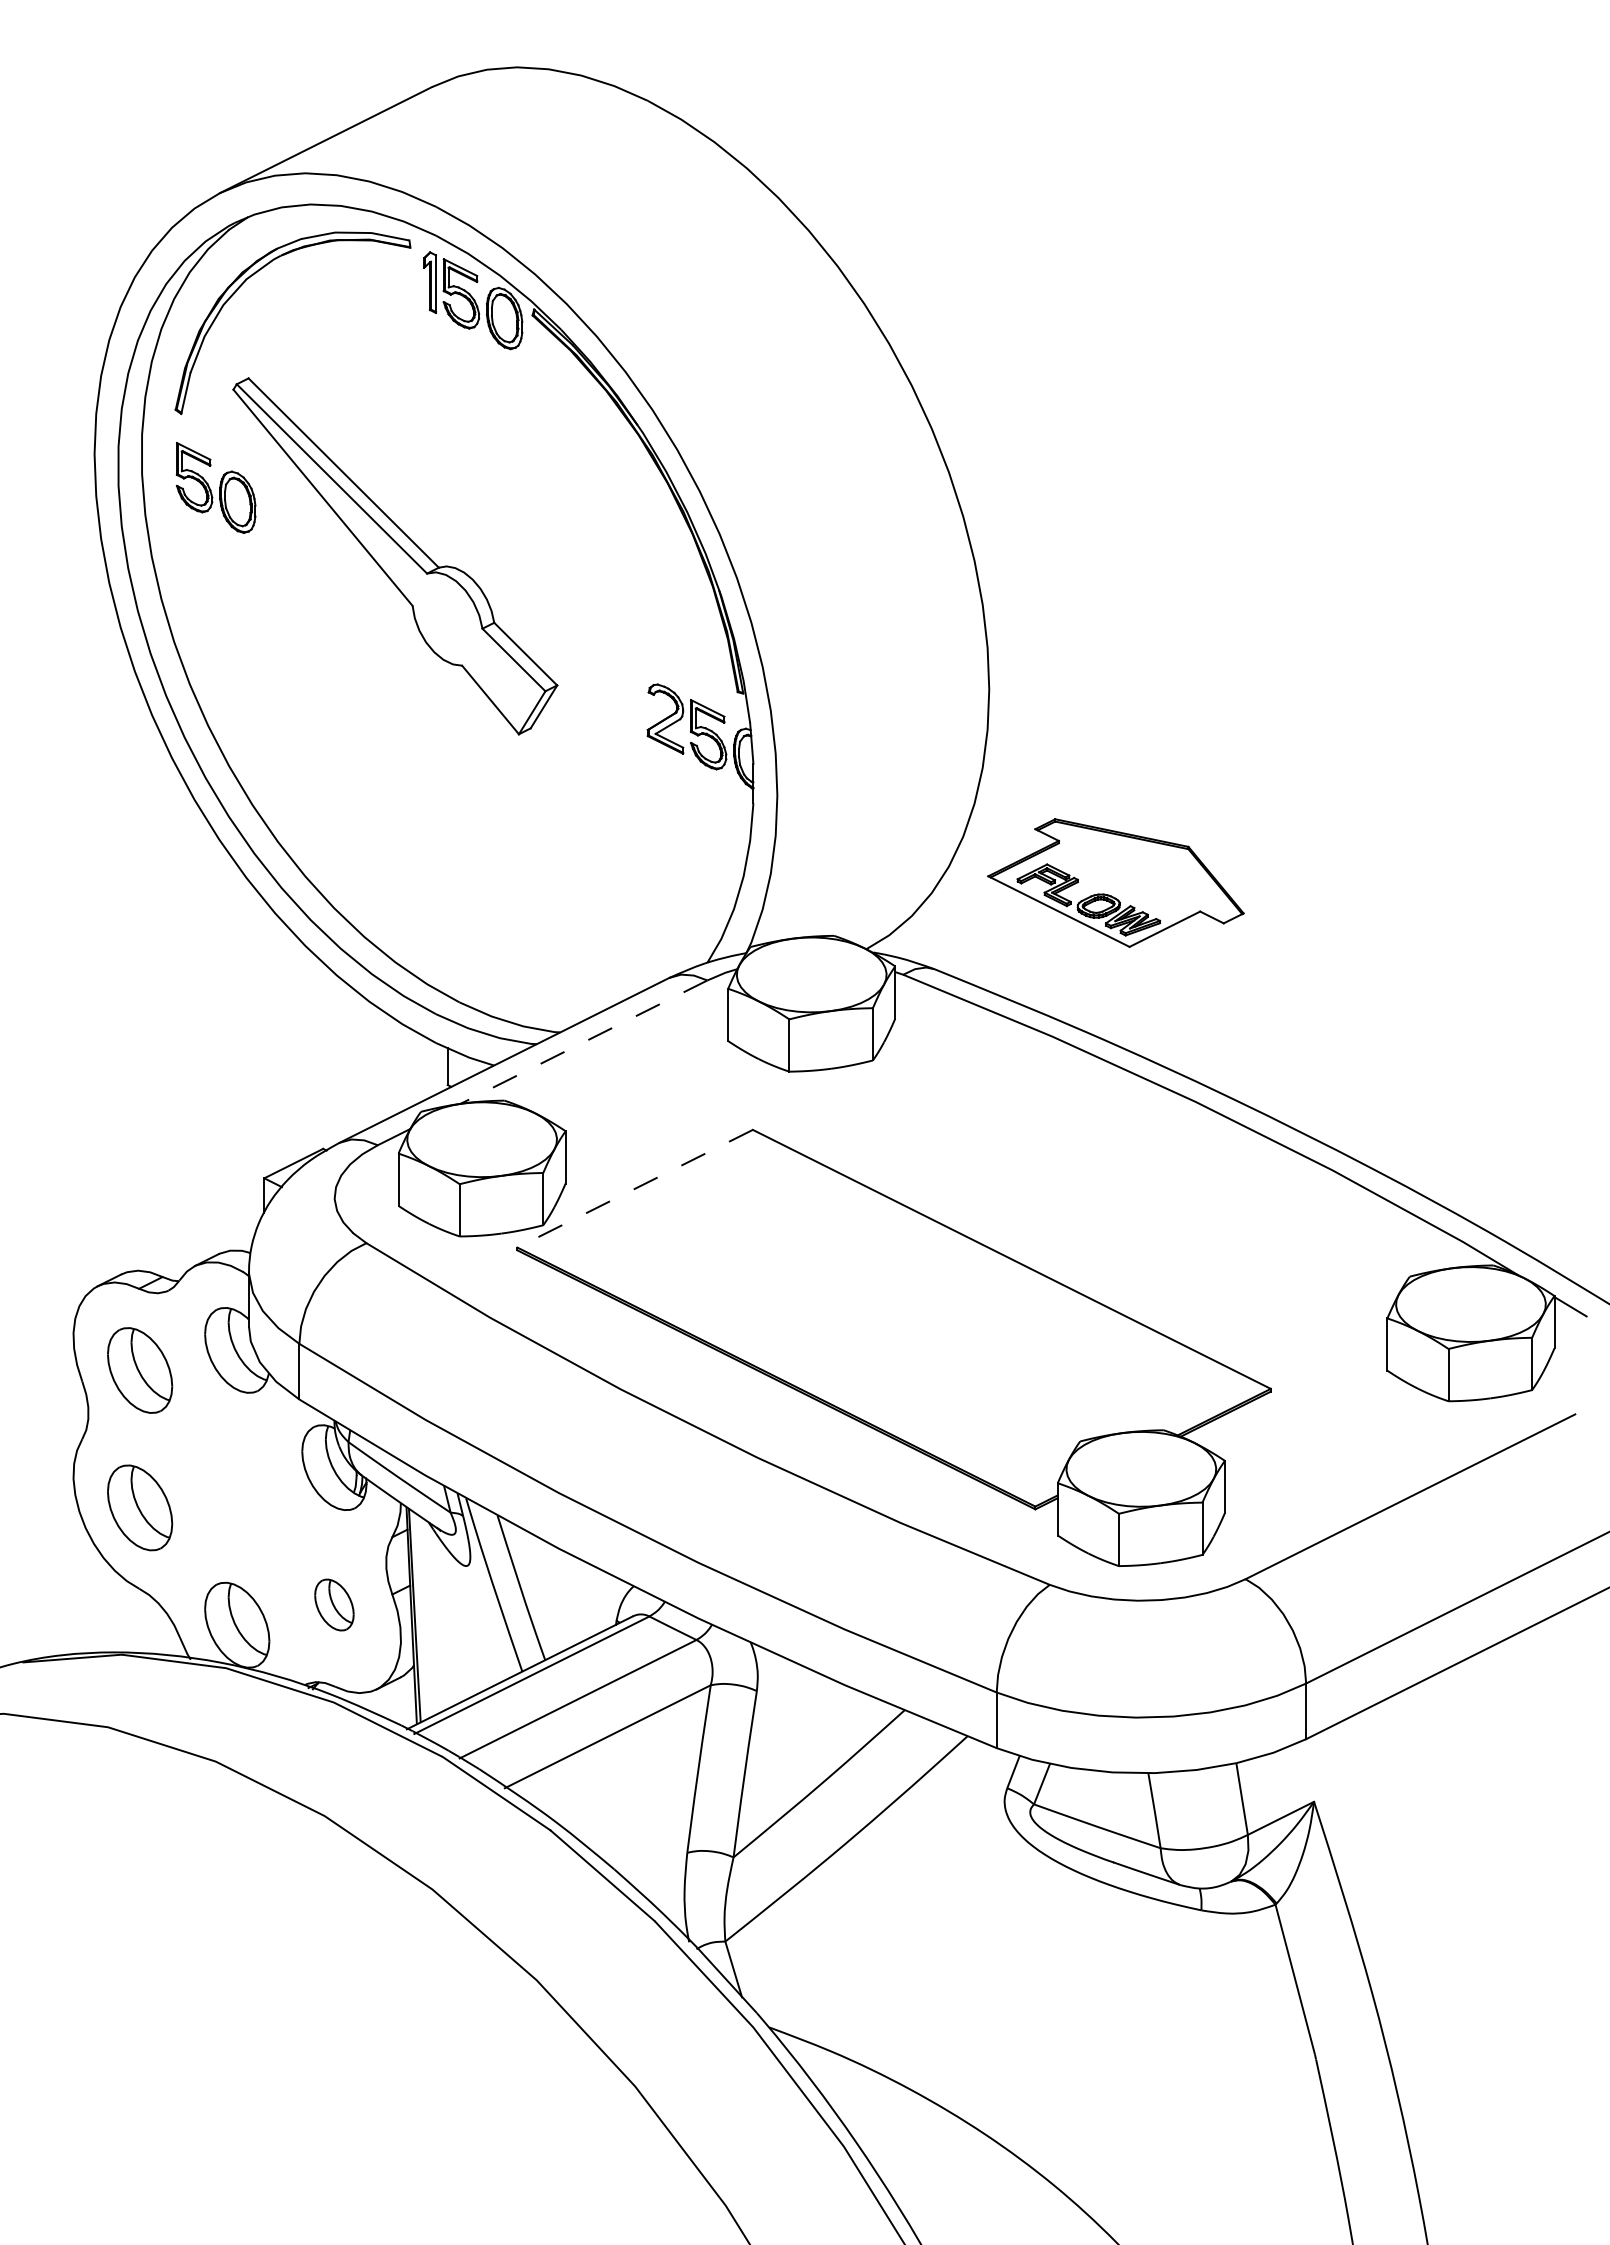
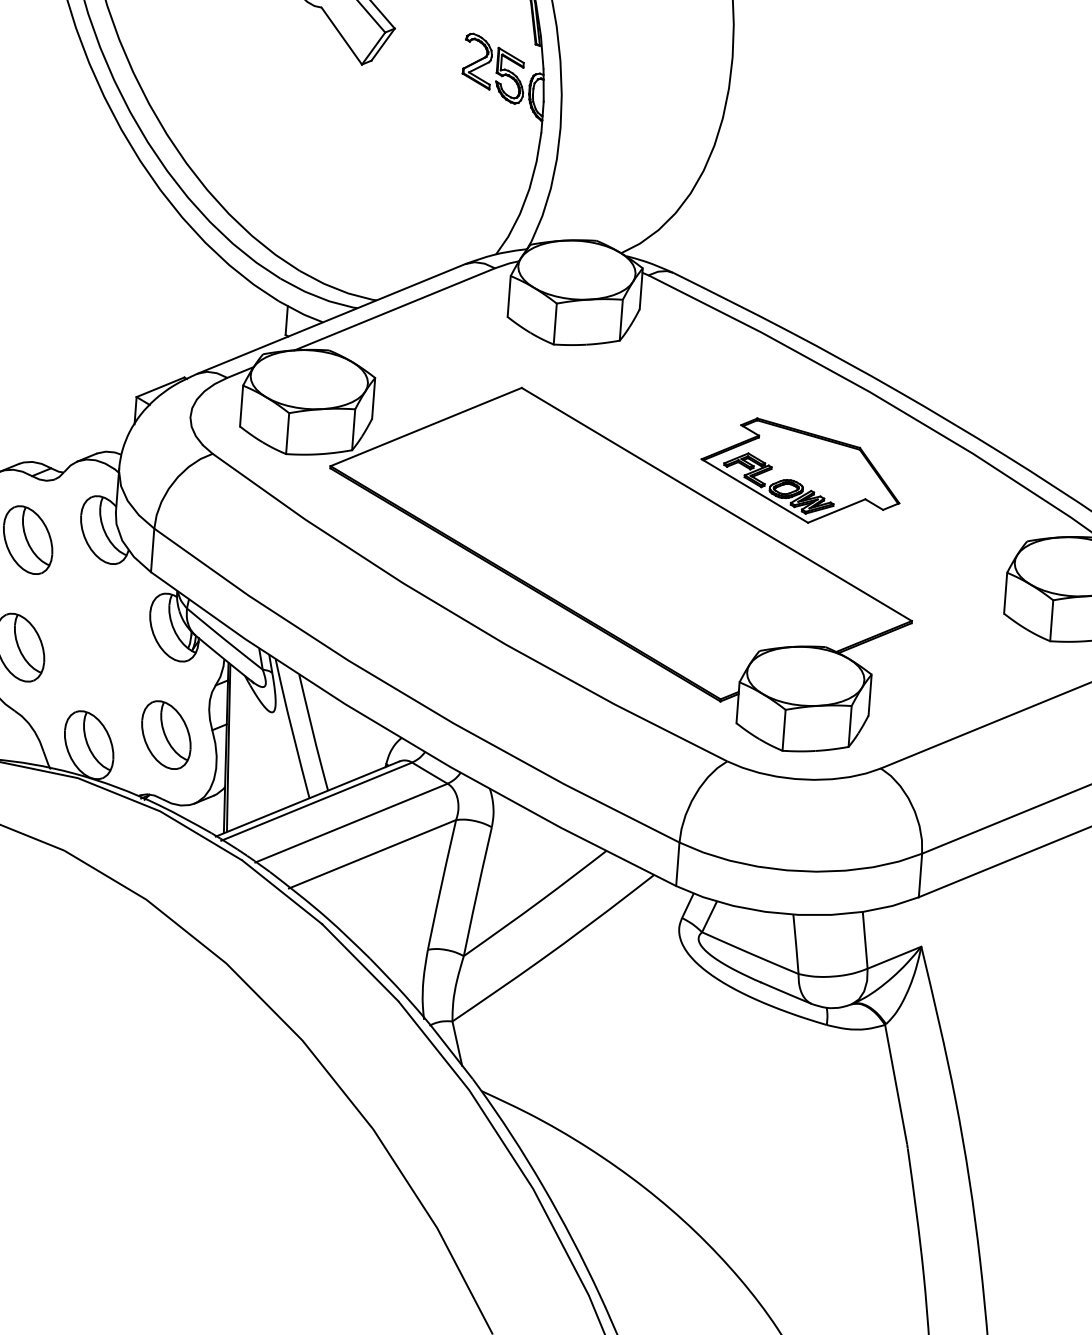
part: (1115, 882) -> (800, 471), moved
line: (584, 1042) -> (395, 309), dashed -> solid
line: (635, 1188) -> (426, 426), dashed -> solid
part: (334, 1604) -> (166, 734), size x1.67

